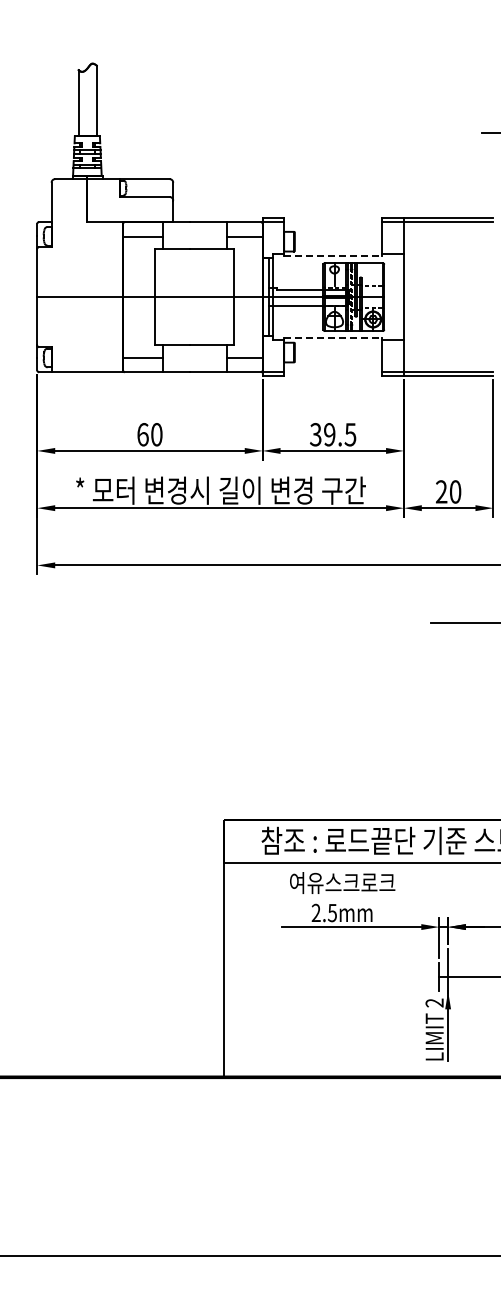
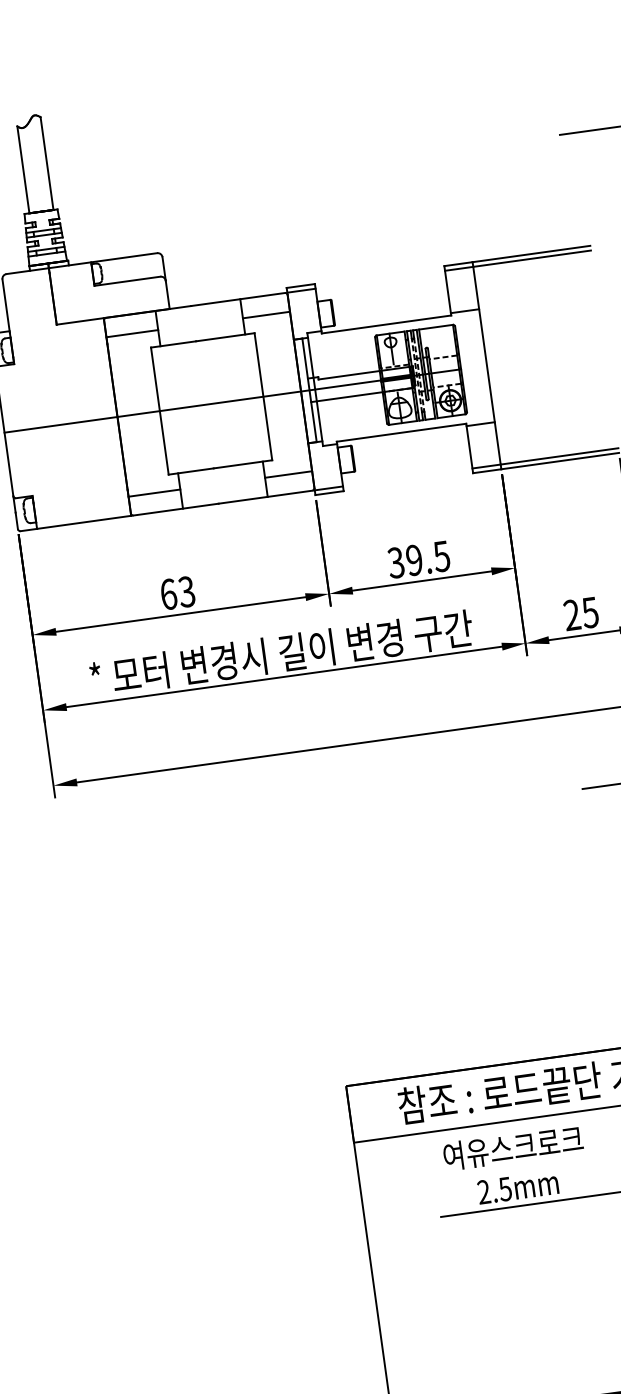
line: (333, 256) -> (386, 325), dashed -> solid
line: (333, 338) -> (401, 433), dashed -> solid
text: (156, 434) -> (186, 591), 60 -> 63
text: (455, 491) -> (590, 612), 20 -> 25

